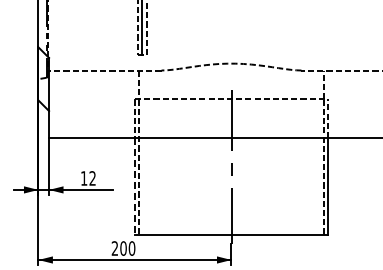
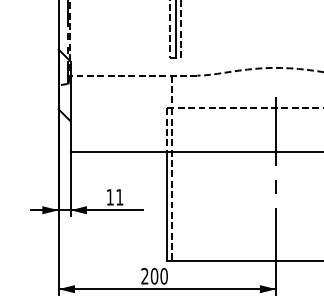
text: (92, 178) -> (119, 197), 12 -> 11
line: (134, 186) -> (166, 206), dashed -> solid

